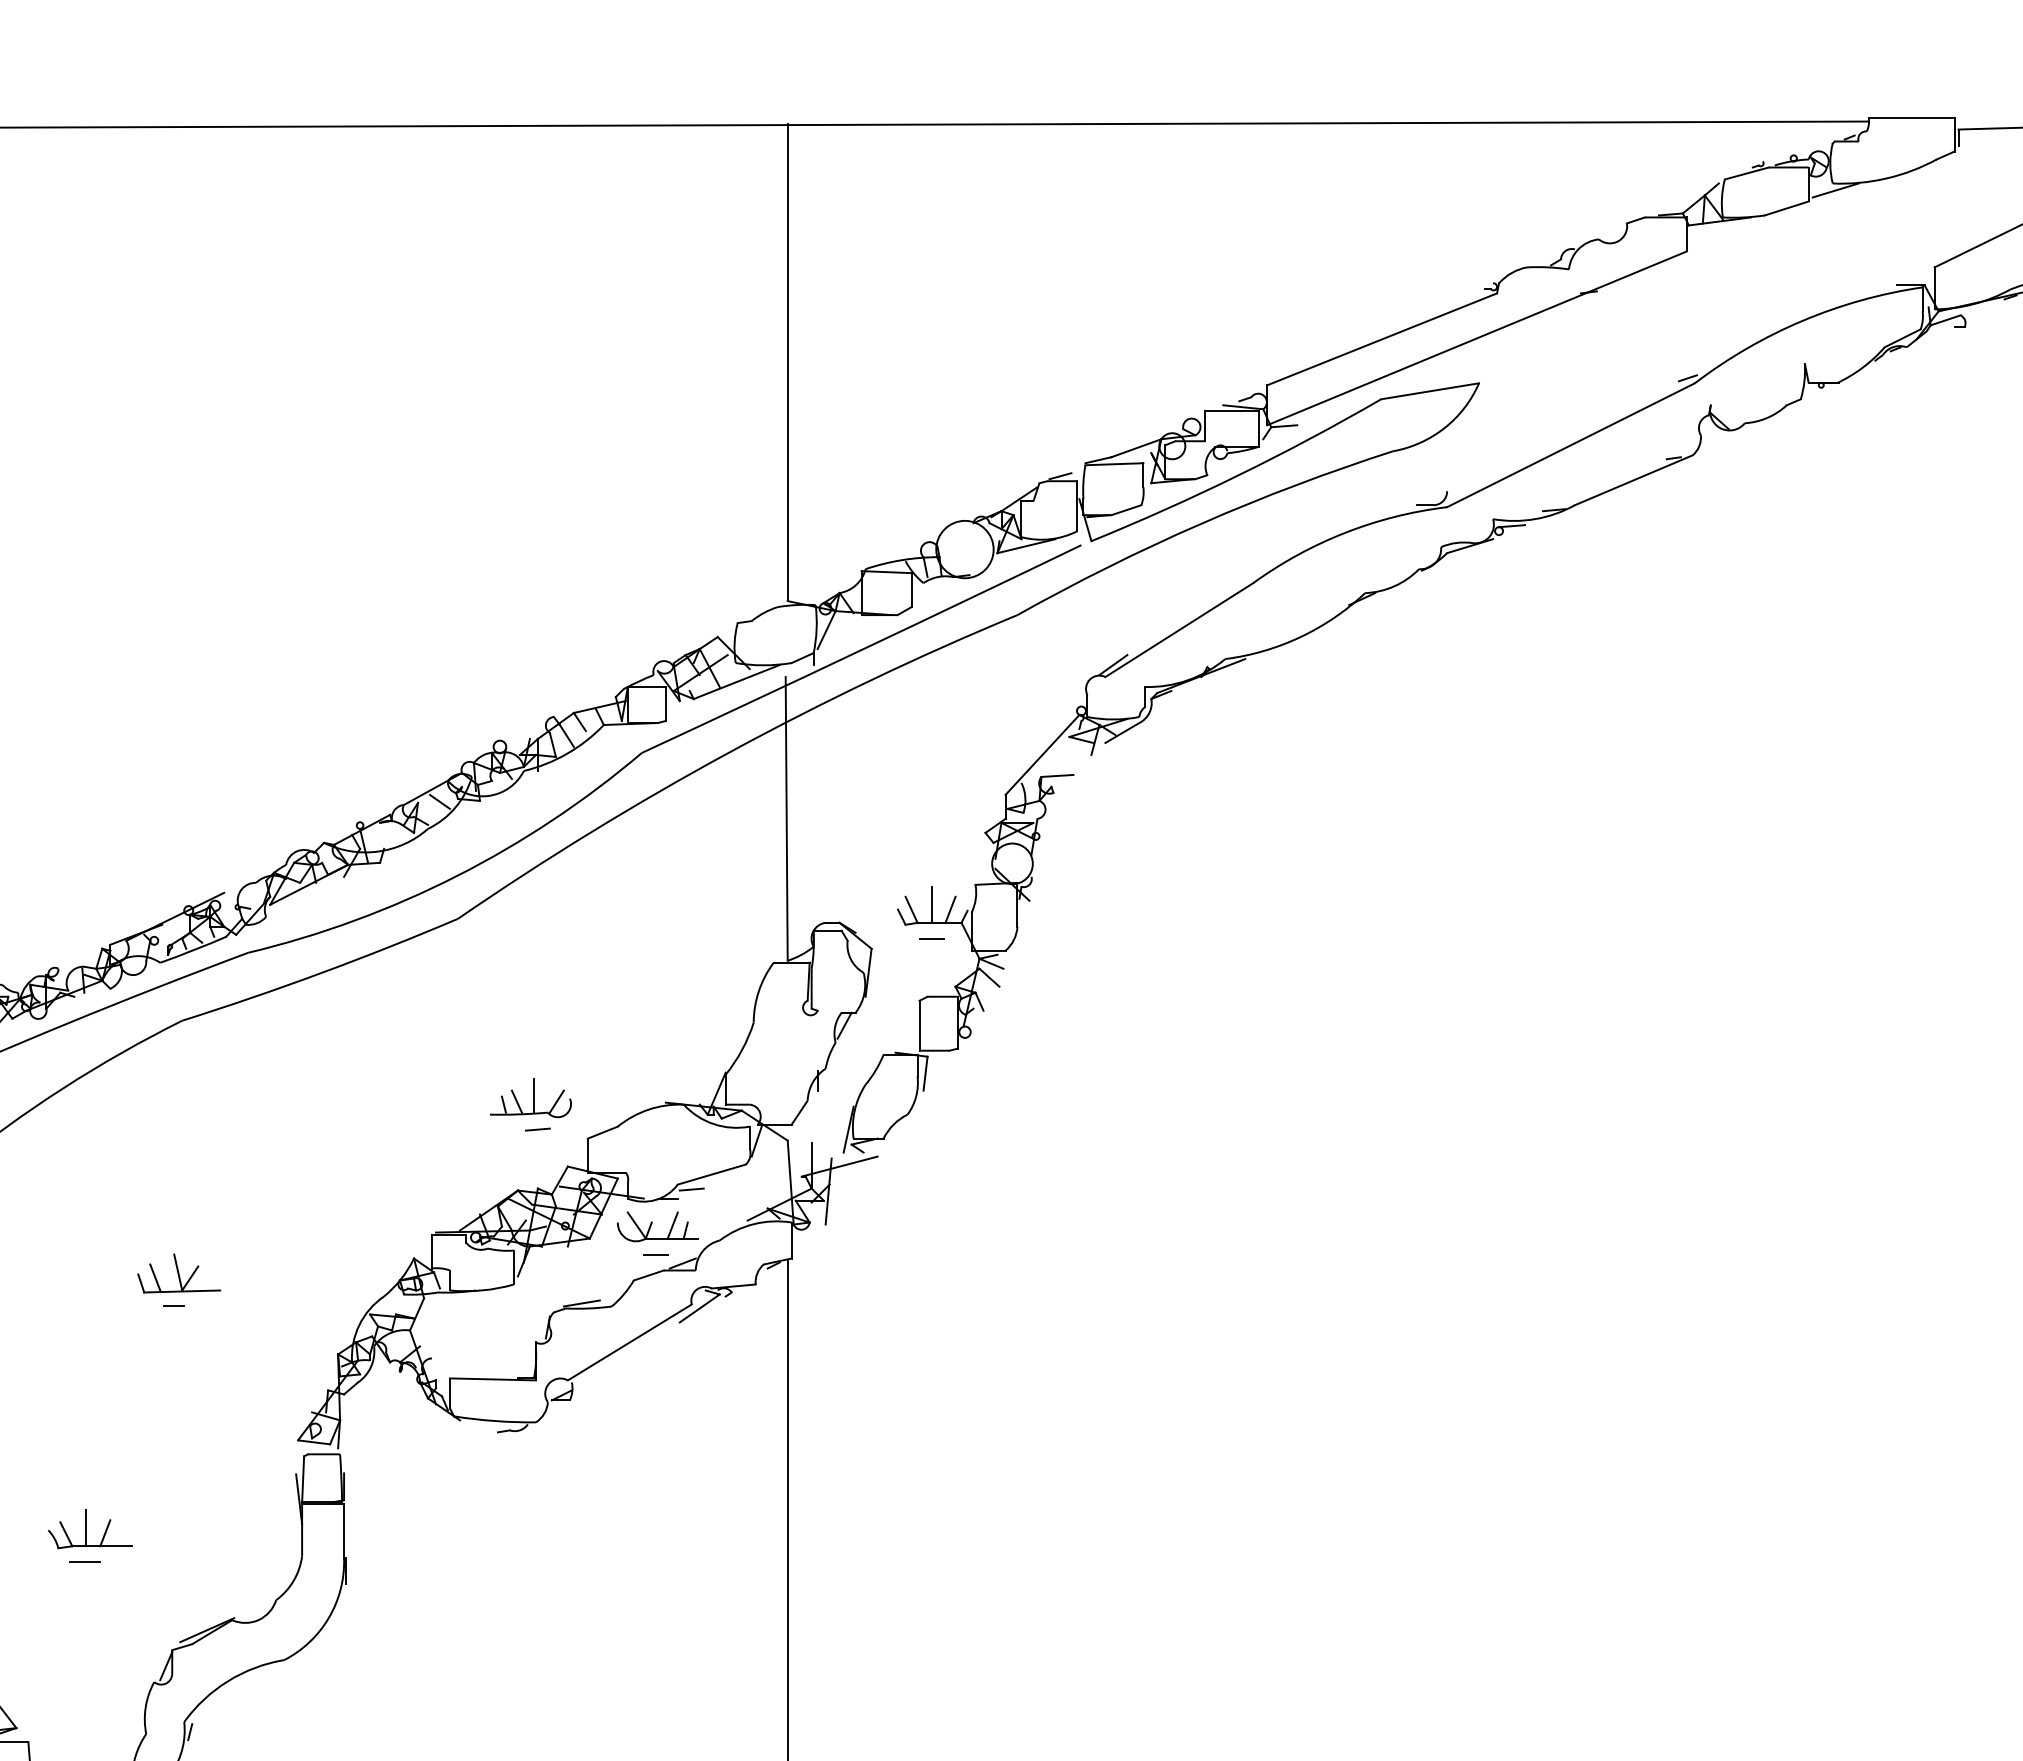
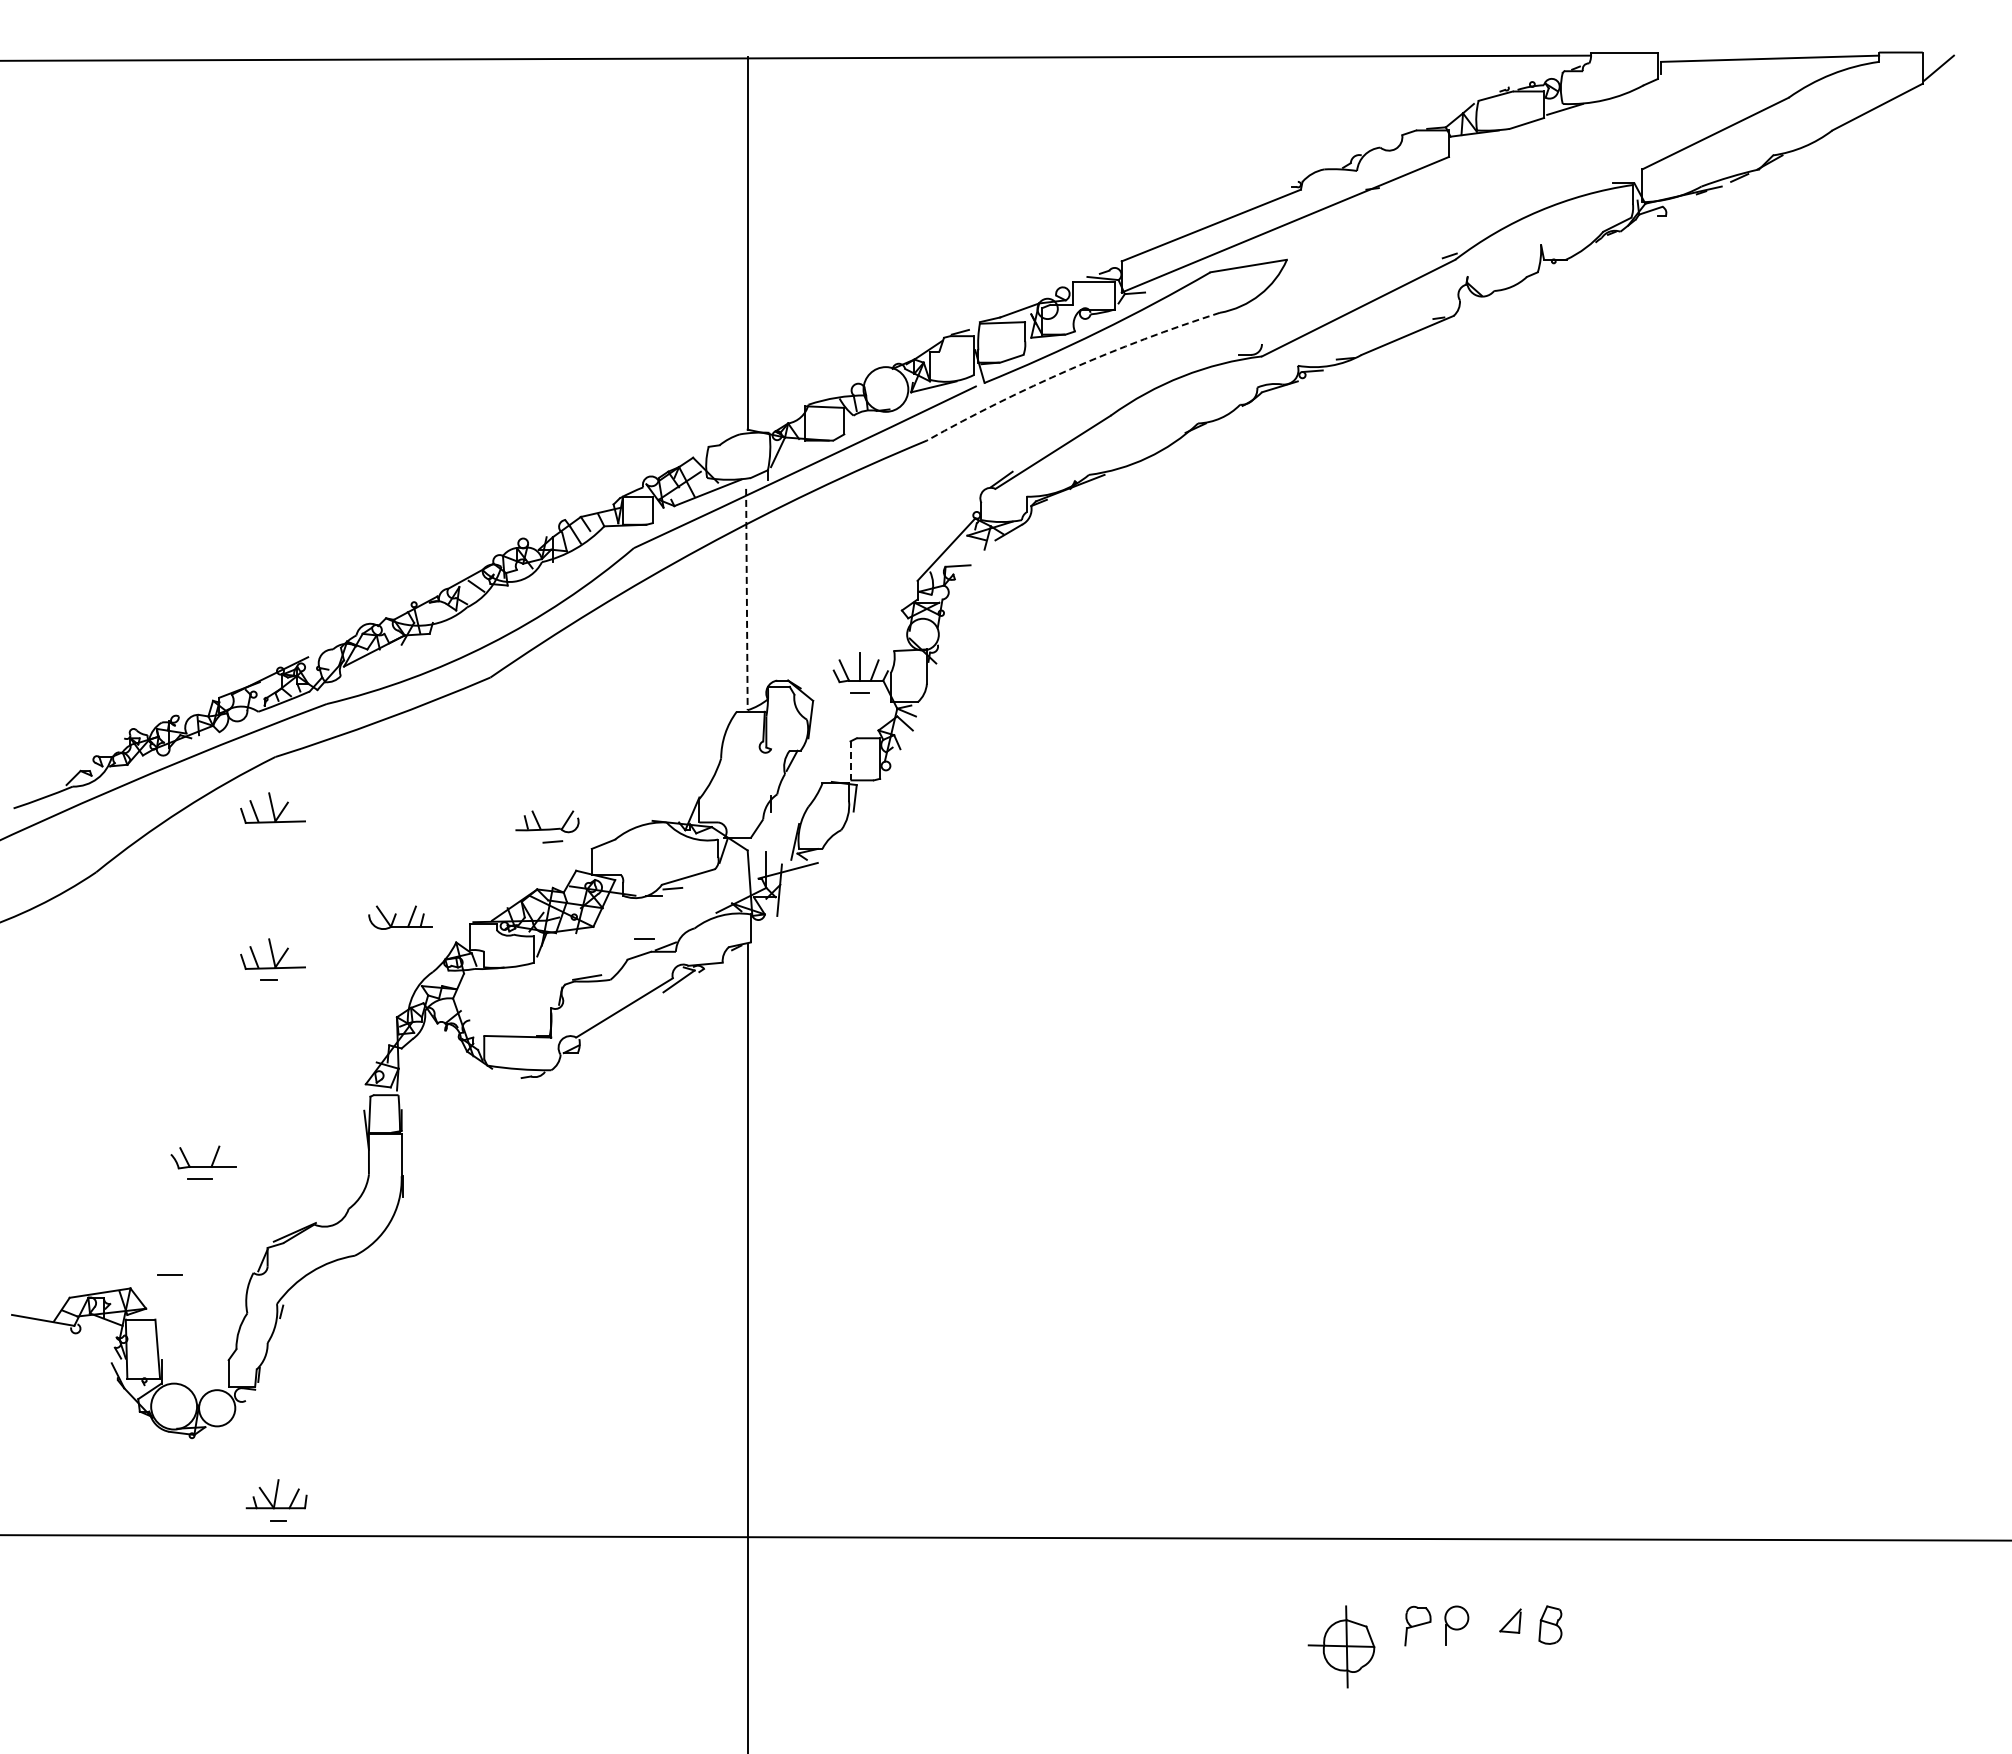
arc: (1201, 523) -> (1070, 369), solid -> dashed
line: (786, 818) -> (746, 599), solid -> dashed
line: (919, 1026) -> (850, 761), solid -> dashed
part: (178, 1085) -> (272, 807), added
line: (533, 1095) -> (549, 815), removed
part: (657, 1226) -> (400, 917), moved
line: (86, 1527) -> (200, 1152), removed
line: (46, 1684) -> (169, 1274), added

